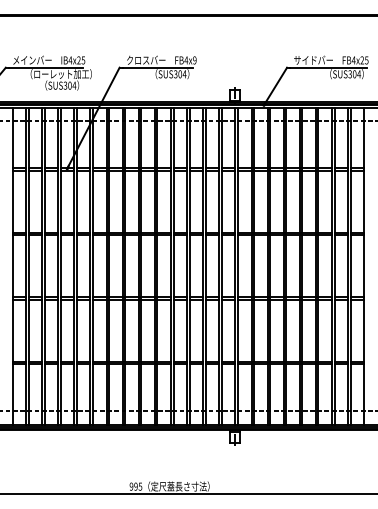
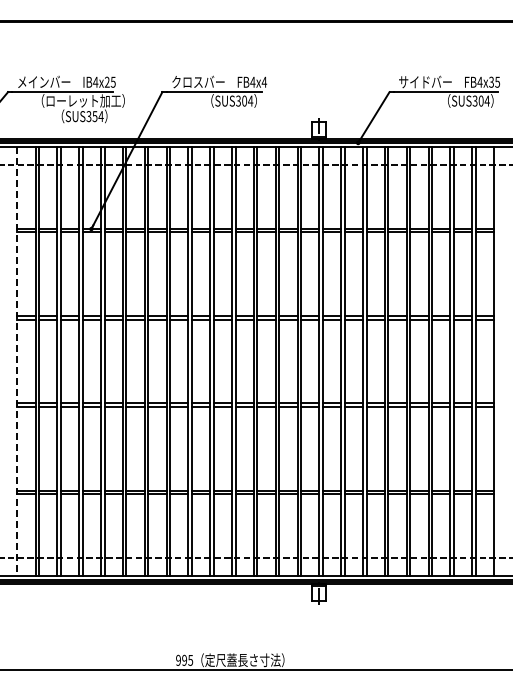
text: (194, 59) -> (264, 81), FB4x9 -> FB4x4
text: (362, 60) -> (491, 82), FB4x25 -> FB4x35
text: (69, 85) -> (94, 116), SUS304 -> SUS354
line: (12, 266) -> (17, 361), solid -> dashed

